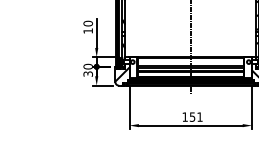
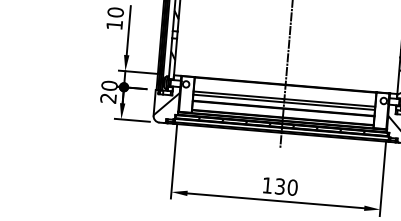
text: (88, 73) -> (109, 97), 30 -> 20
text: (196, 116) -> (286, 186), 151 -> 130

